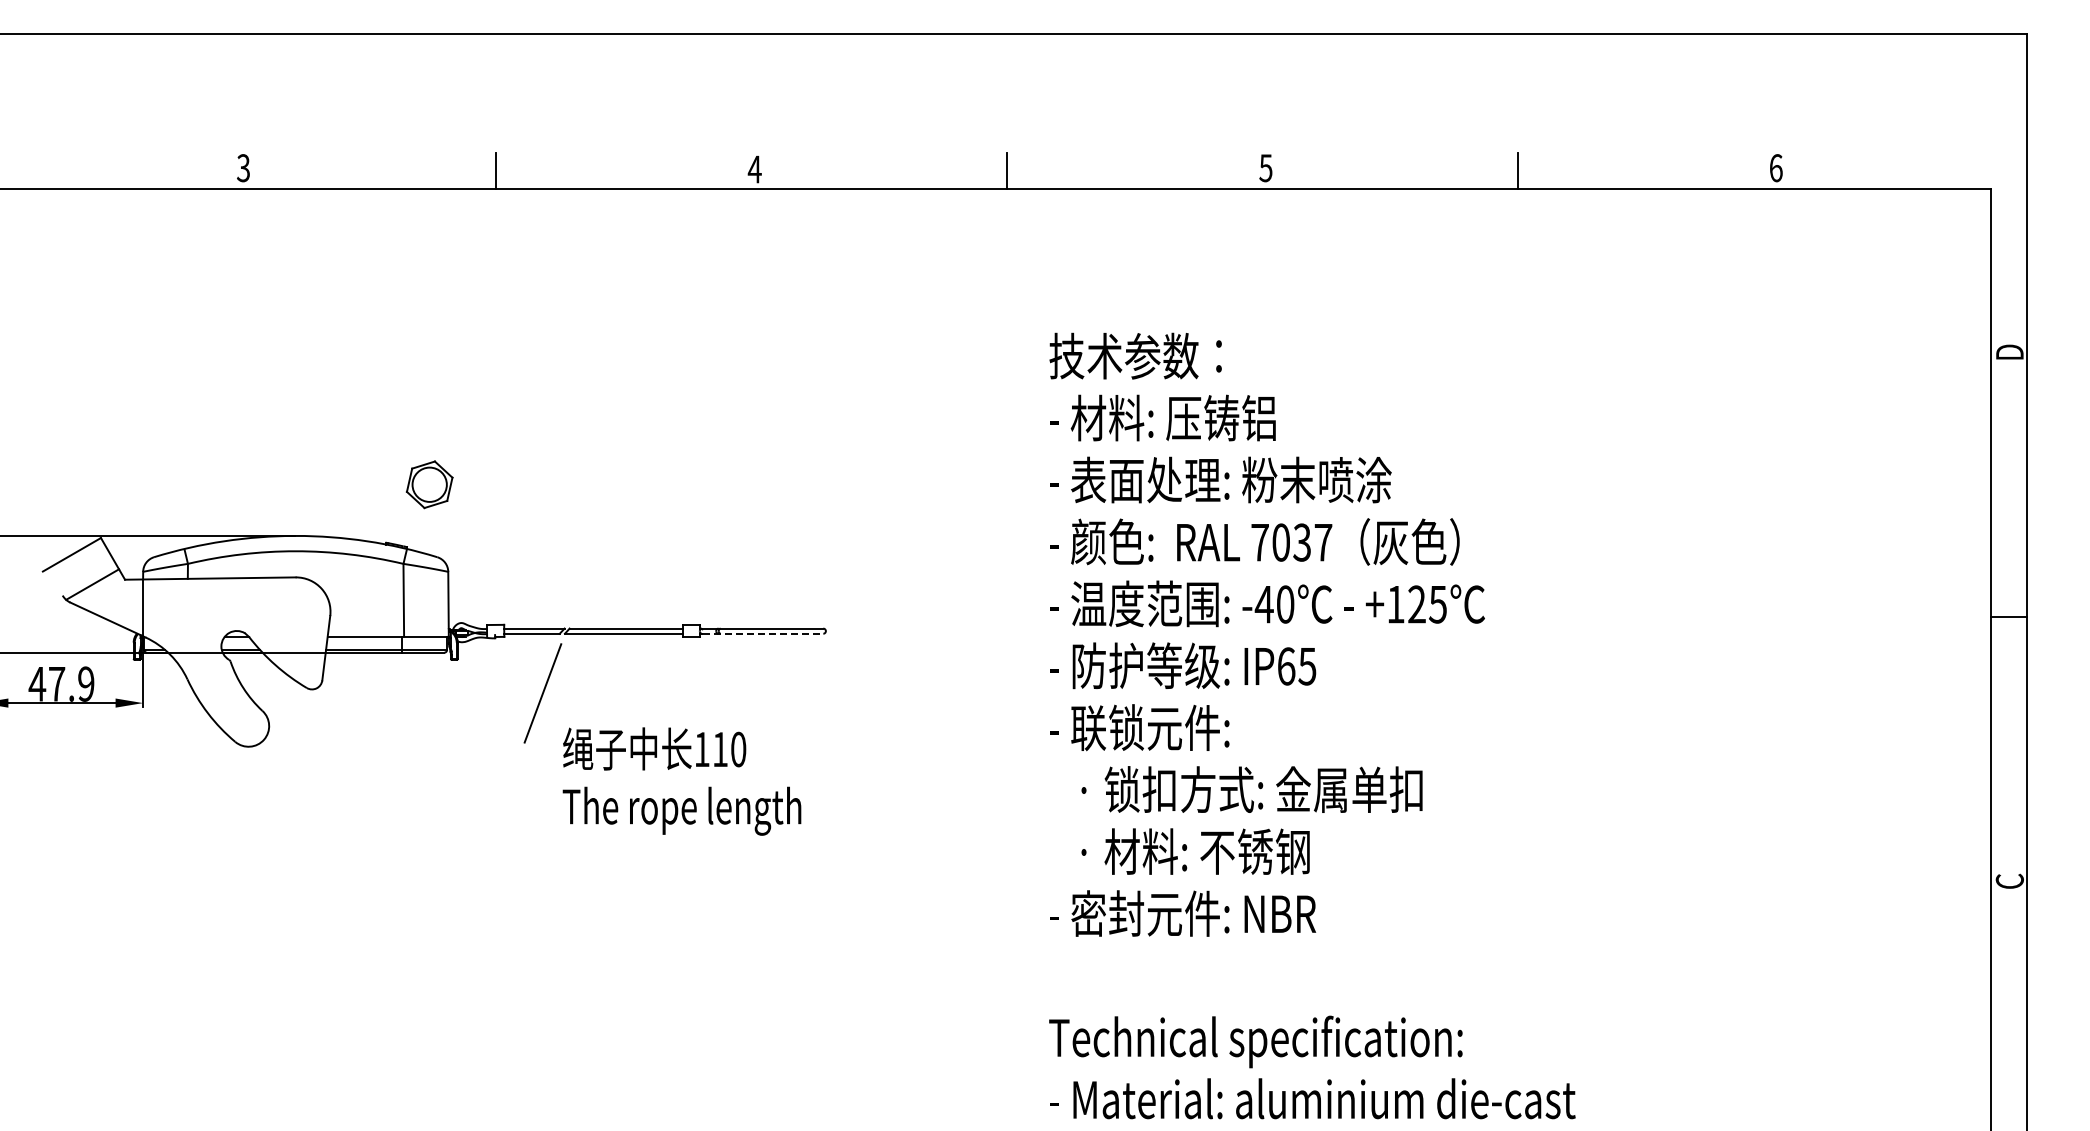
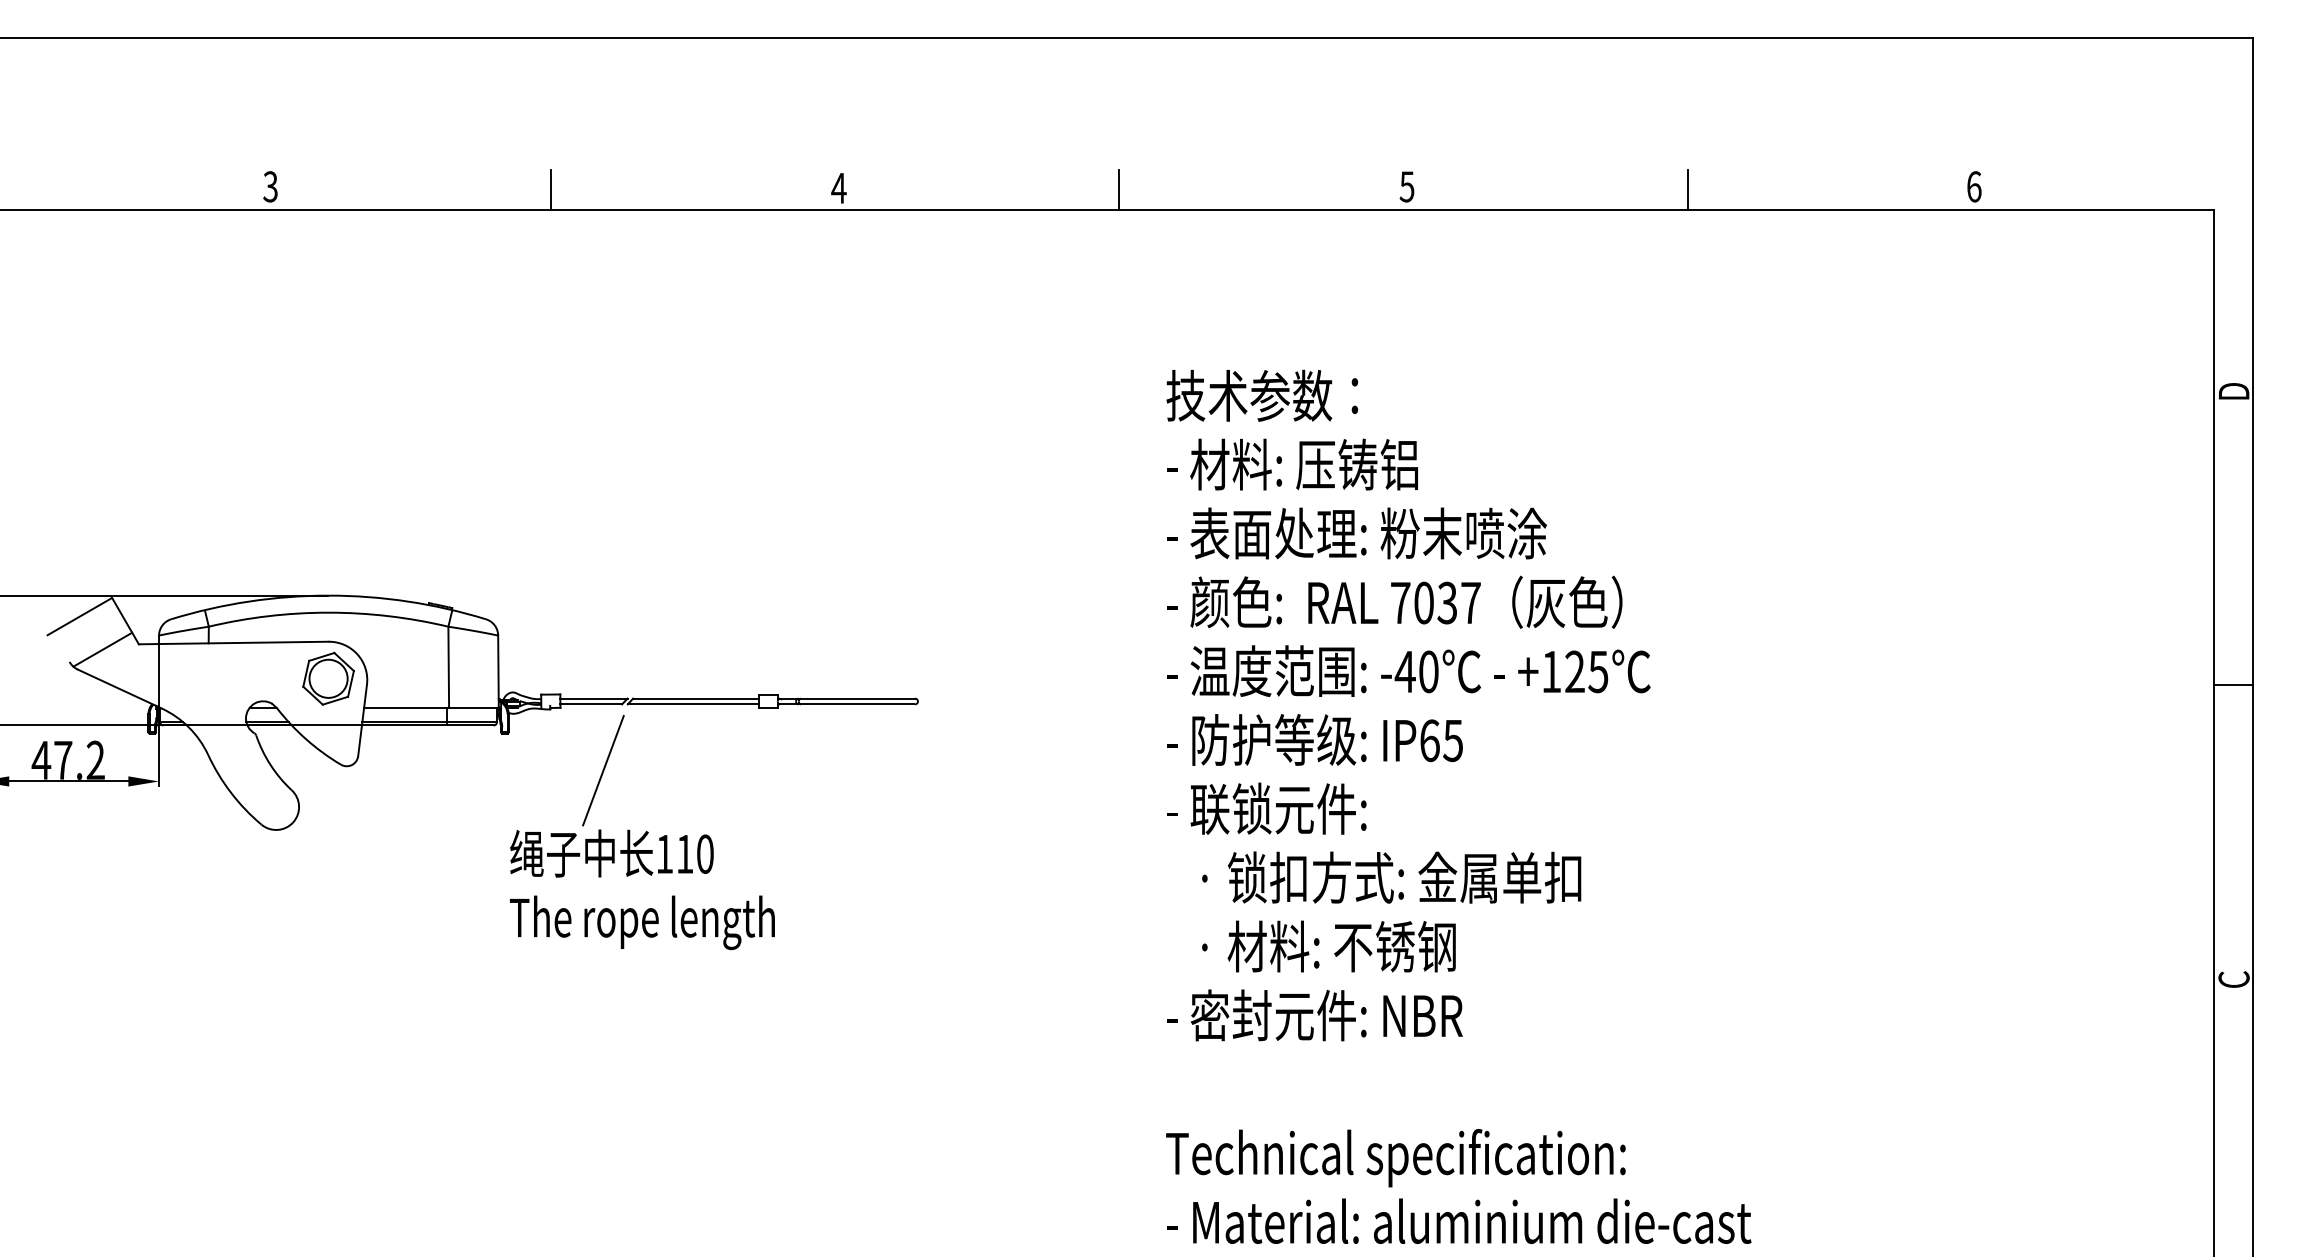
part: (429, 484) -> (328, 678), moved
line: (761, 633) -> (846, 704), dashed -> solid
text: (86, 684) -> (96, 760), 47.9 -> 47.2
text: (681, 781) -> (641, 889), moved

